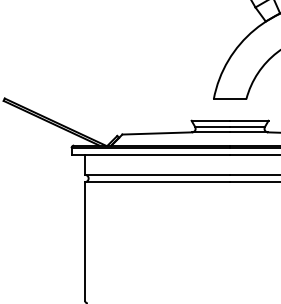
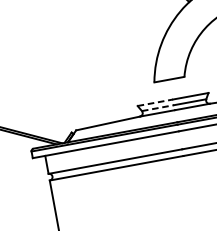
line: (211, 120) -> (155, 102), solid -> dashed
line: (213, 126) -> (158, 107), solid -> dashed

